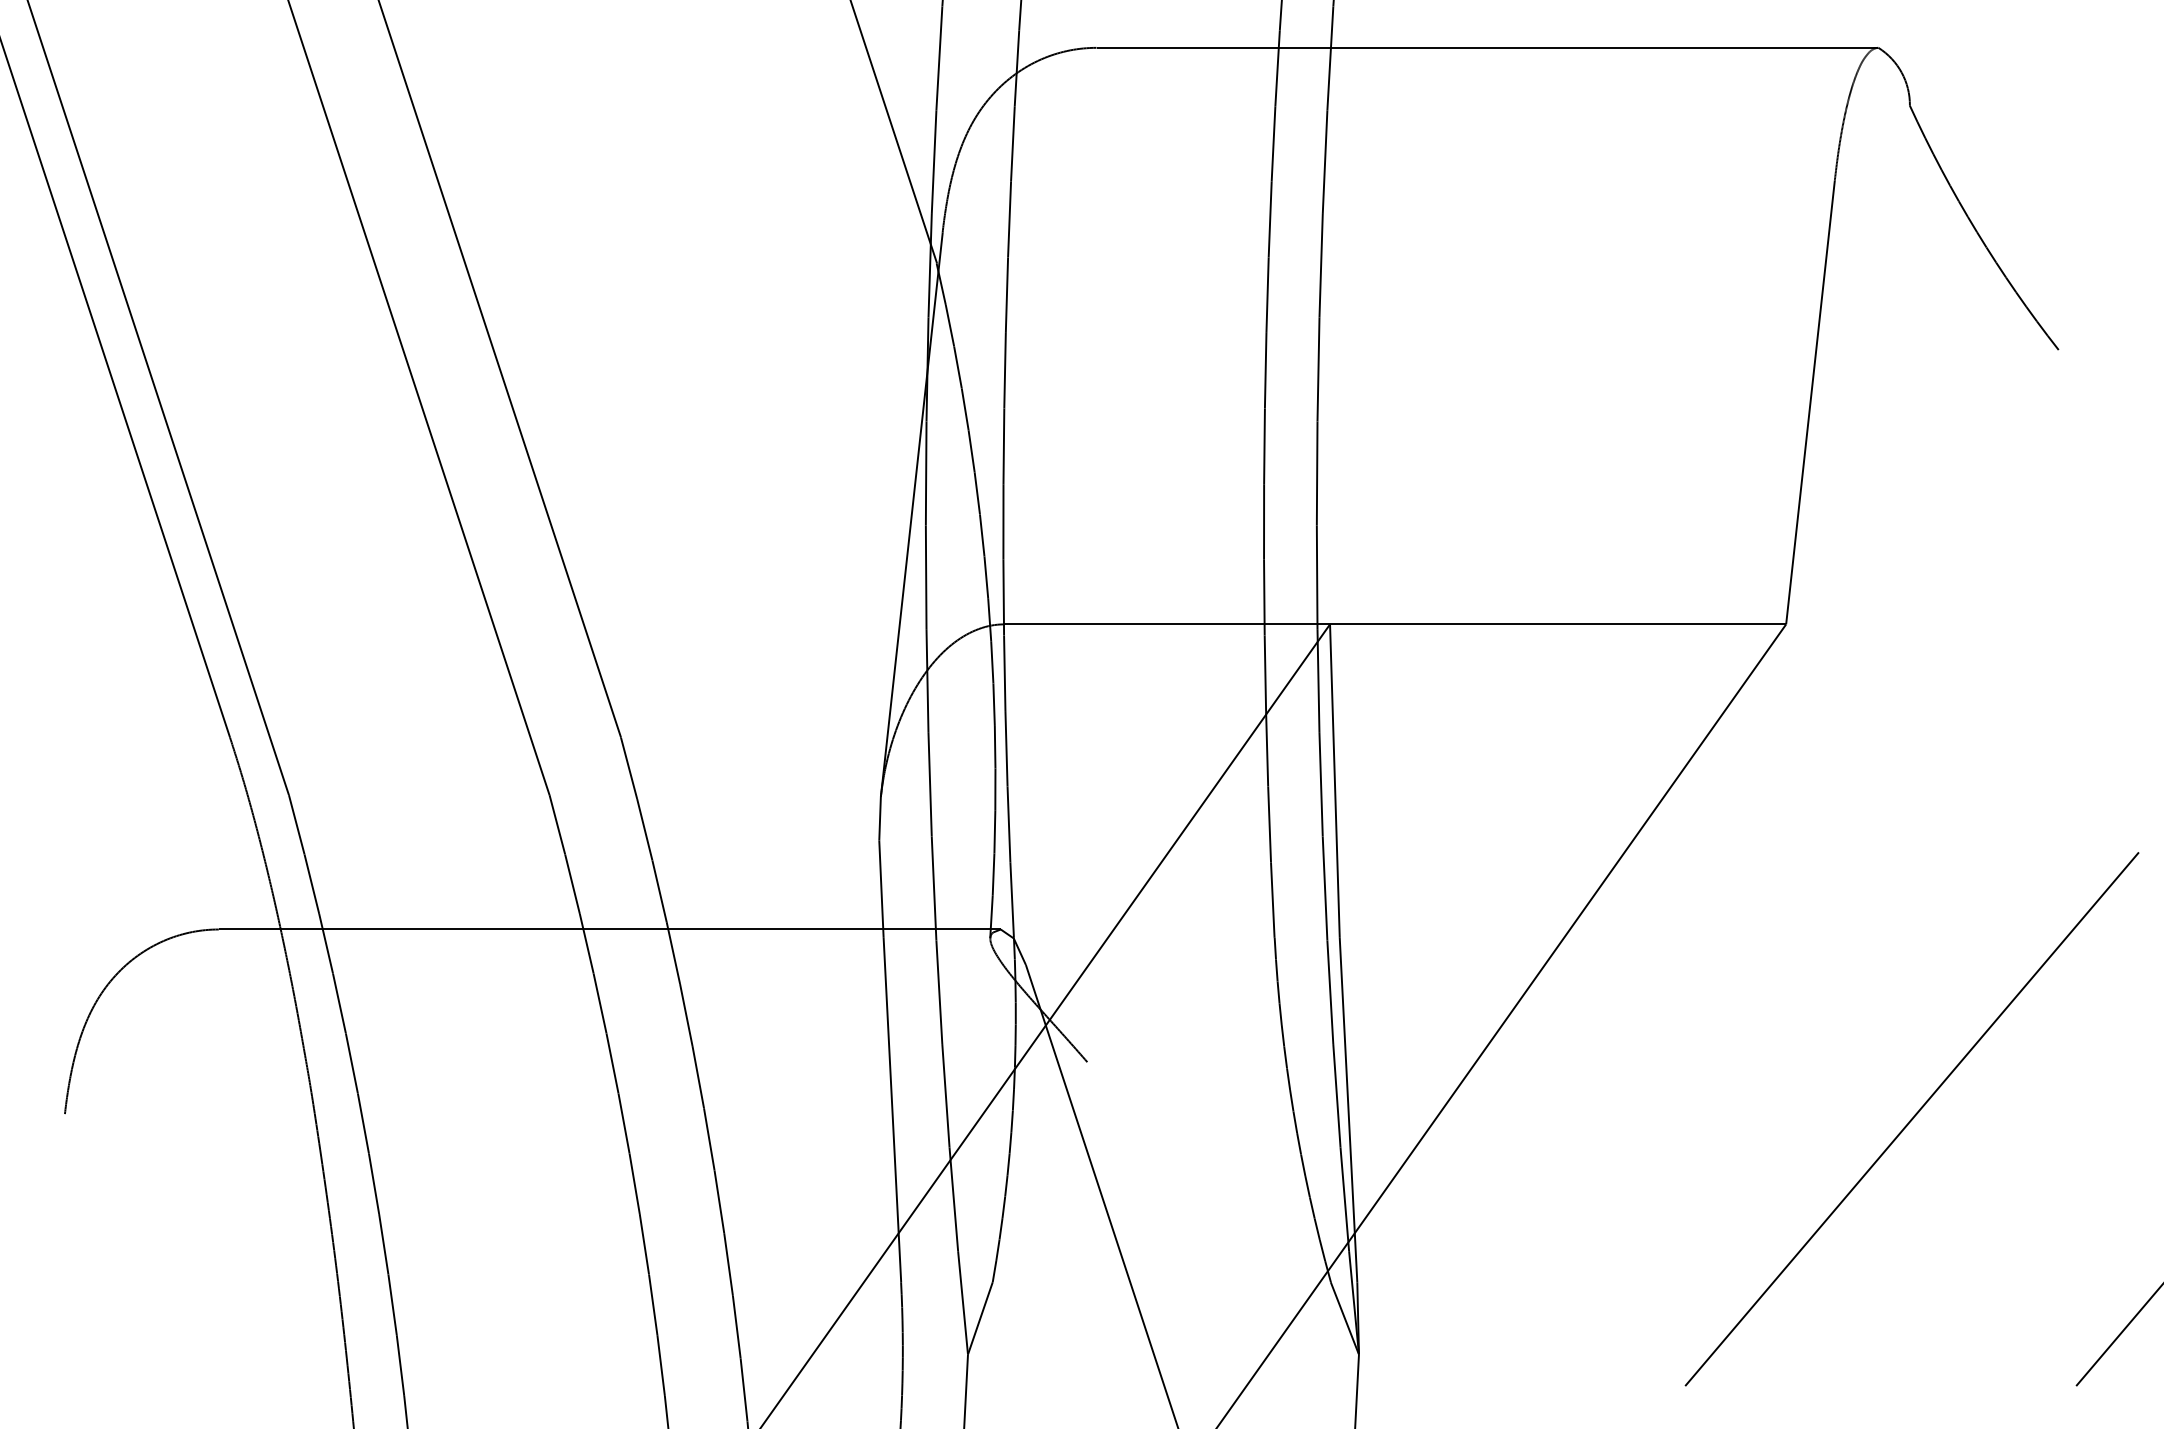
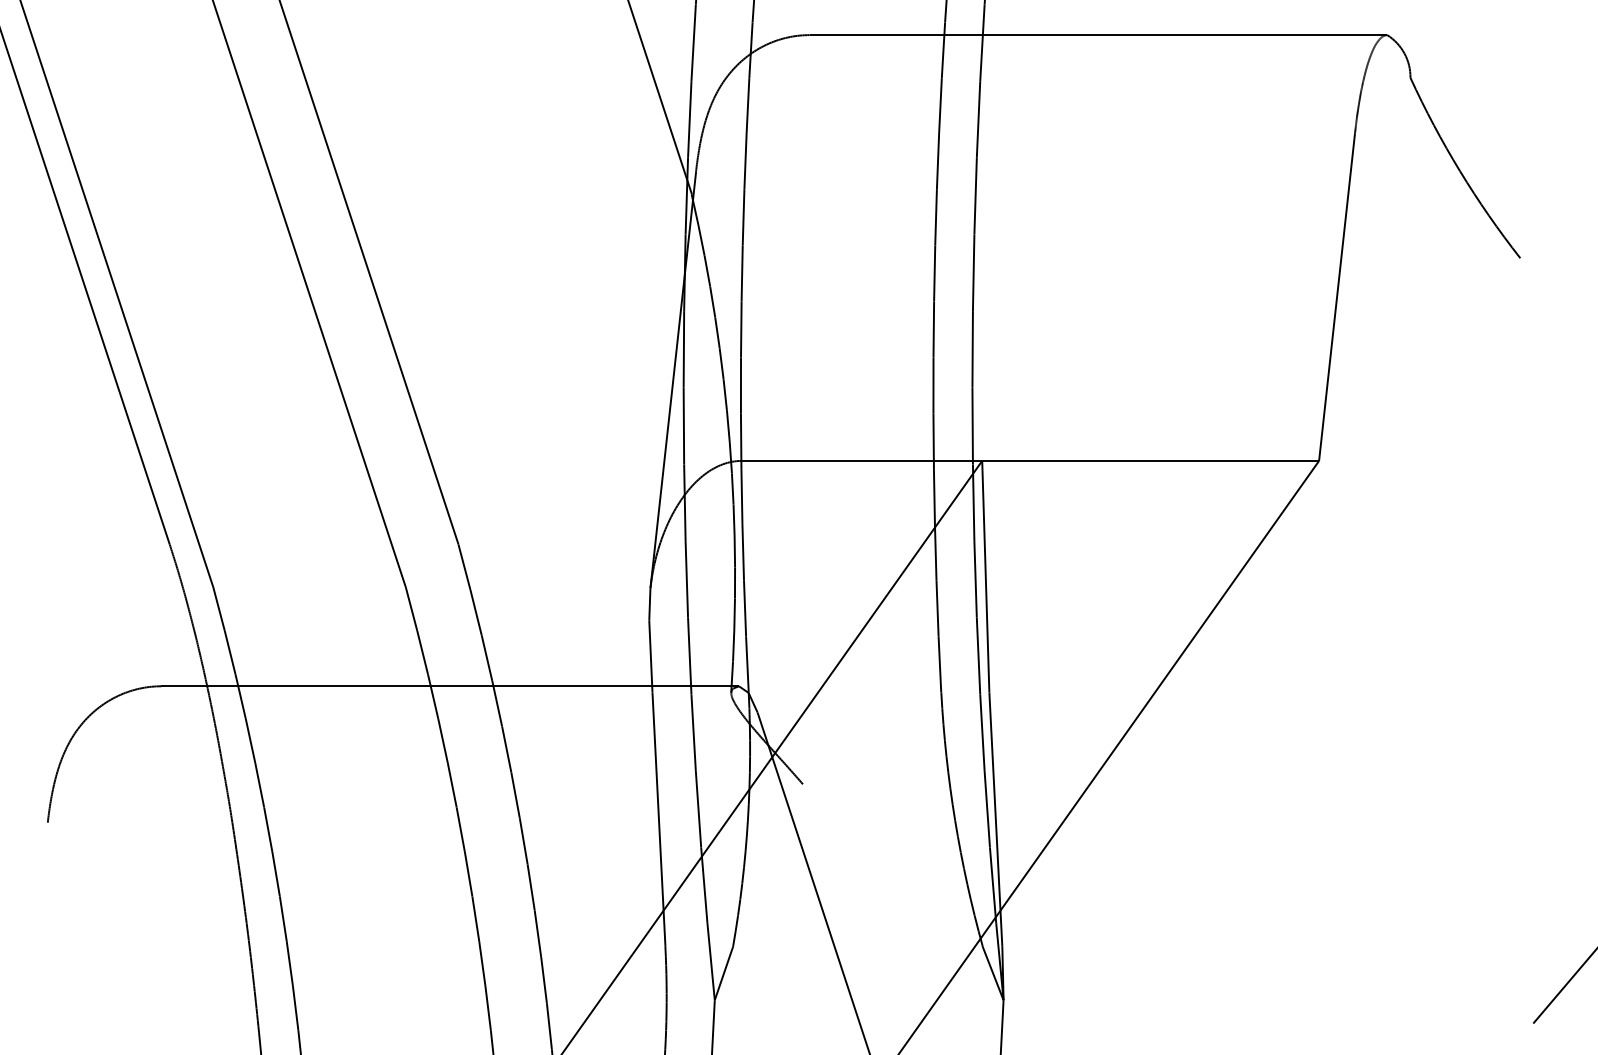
line: (1911, 1119) -> (1411, 826), removed

